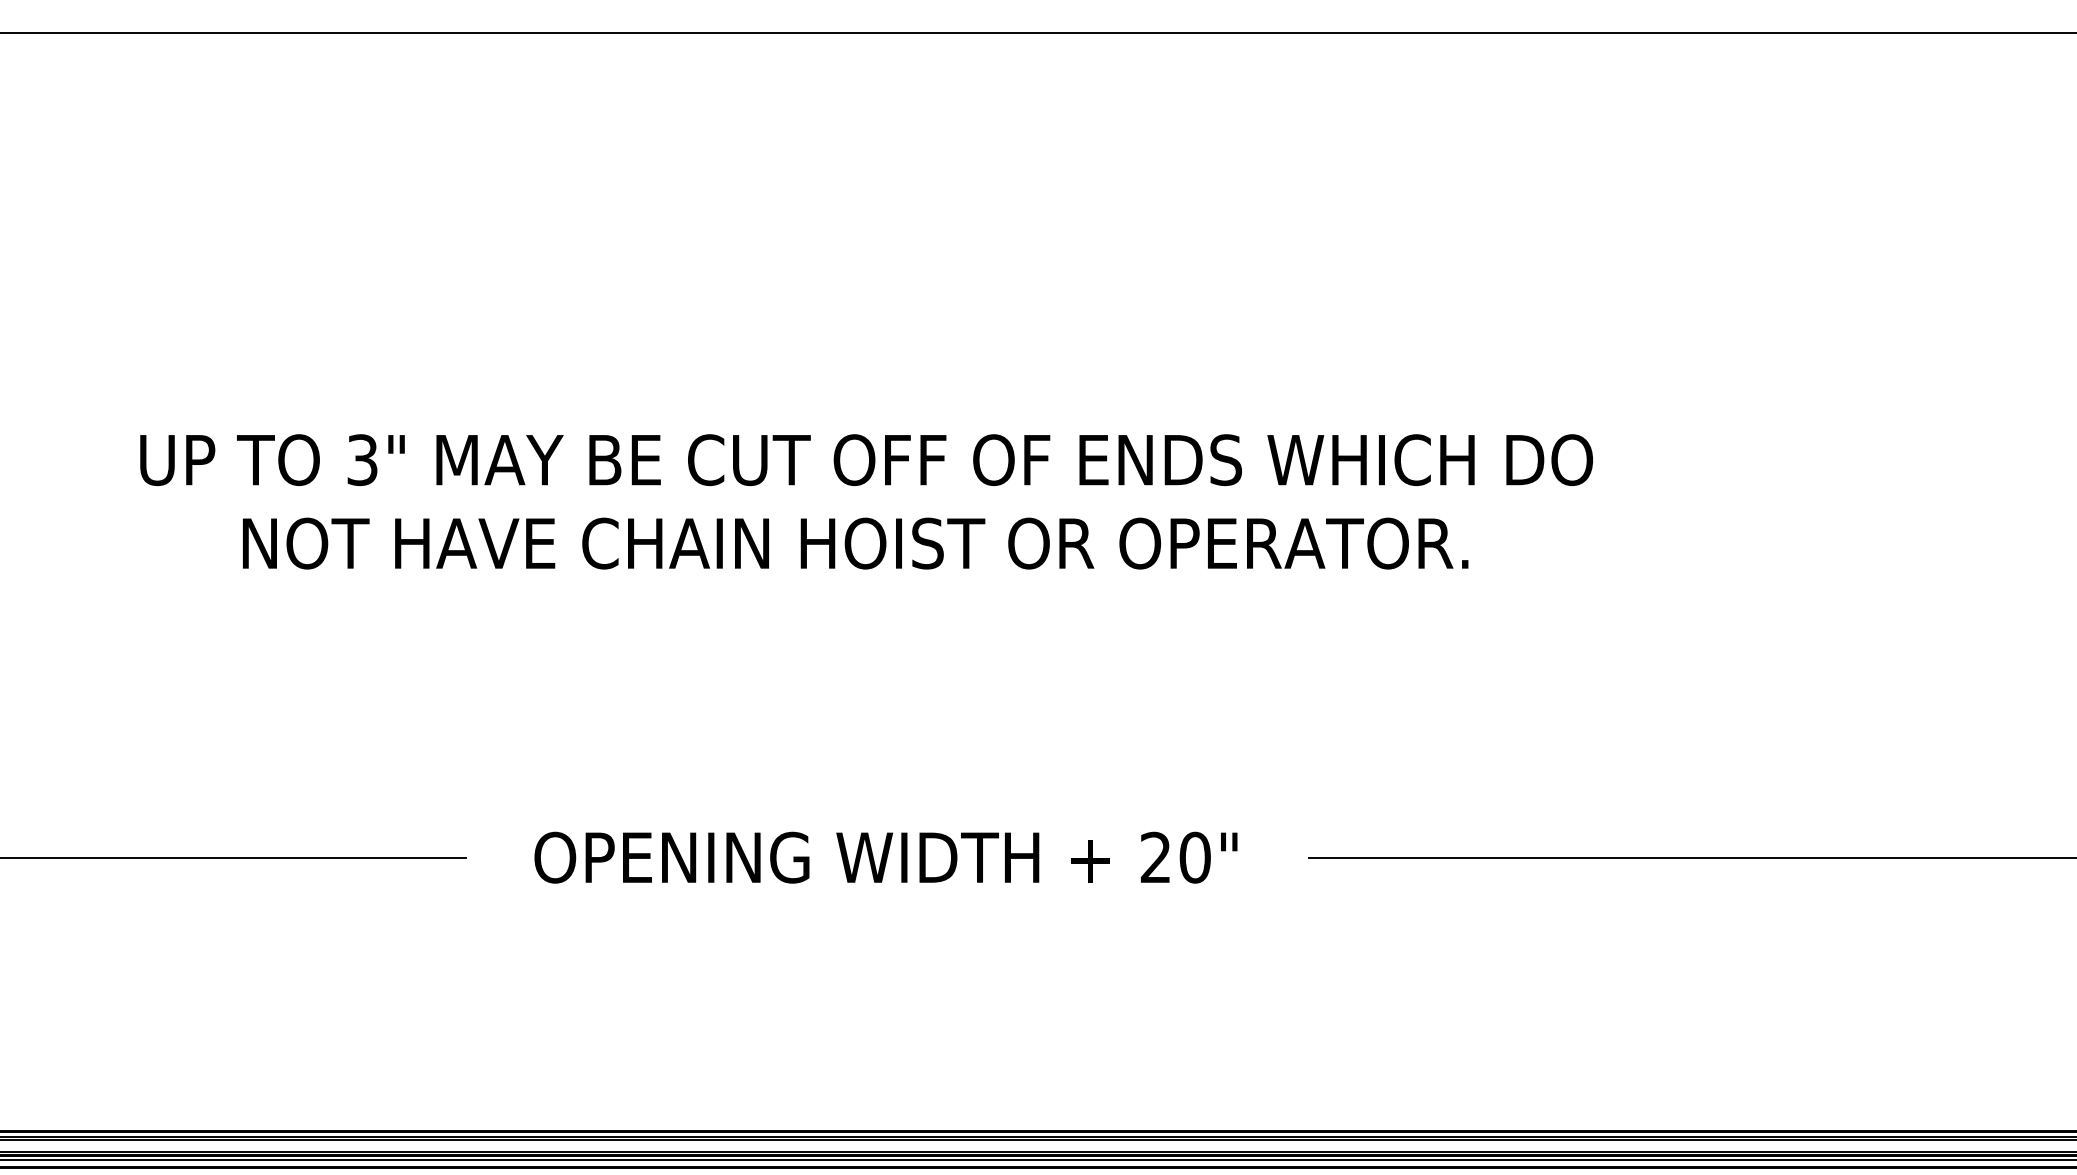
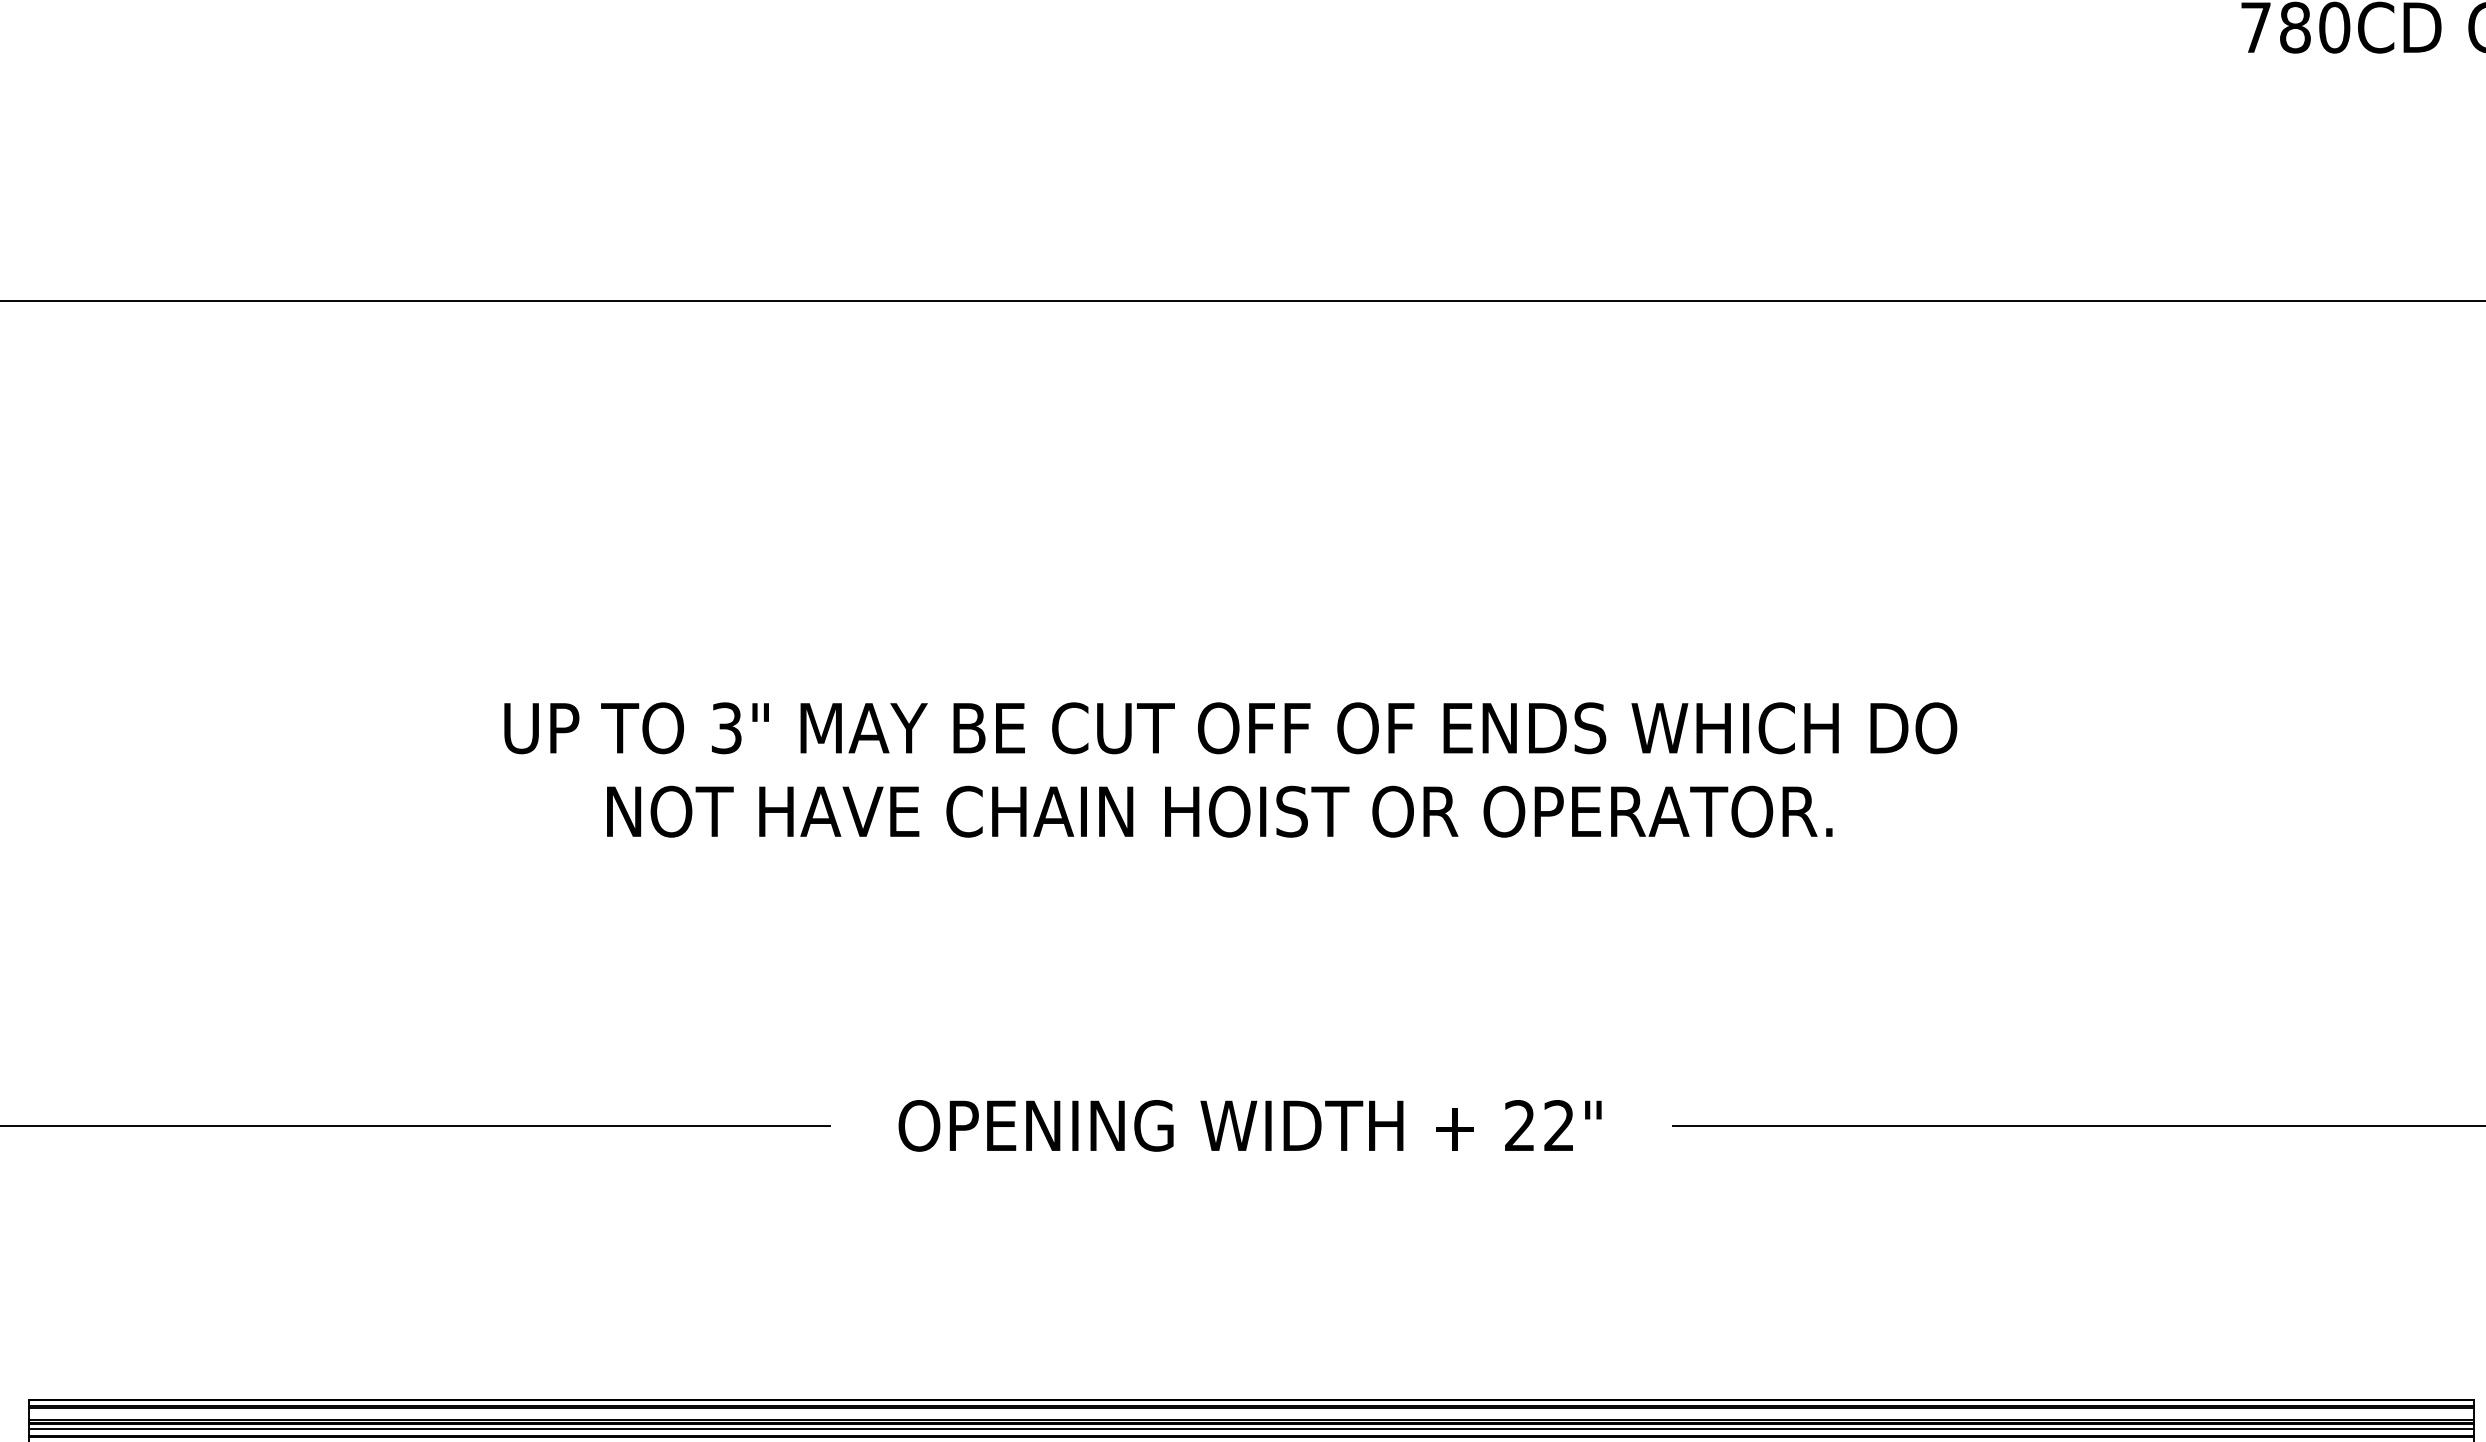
text: (1195, 857) -> (1559, 1125), 20" -> 22"

